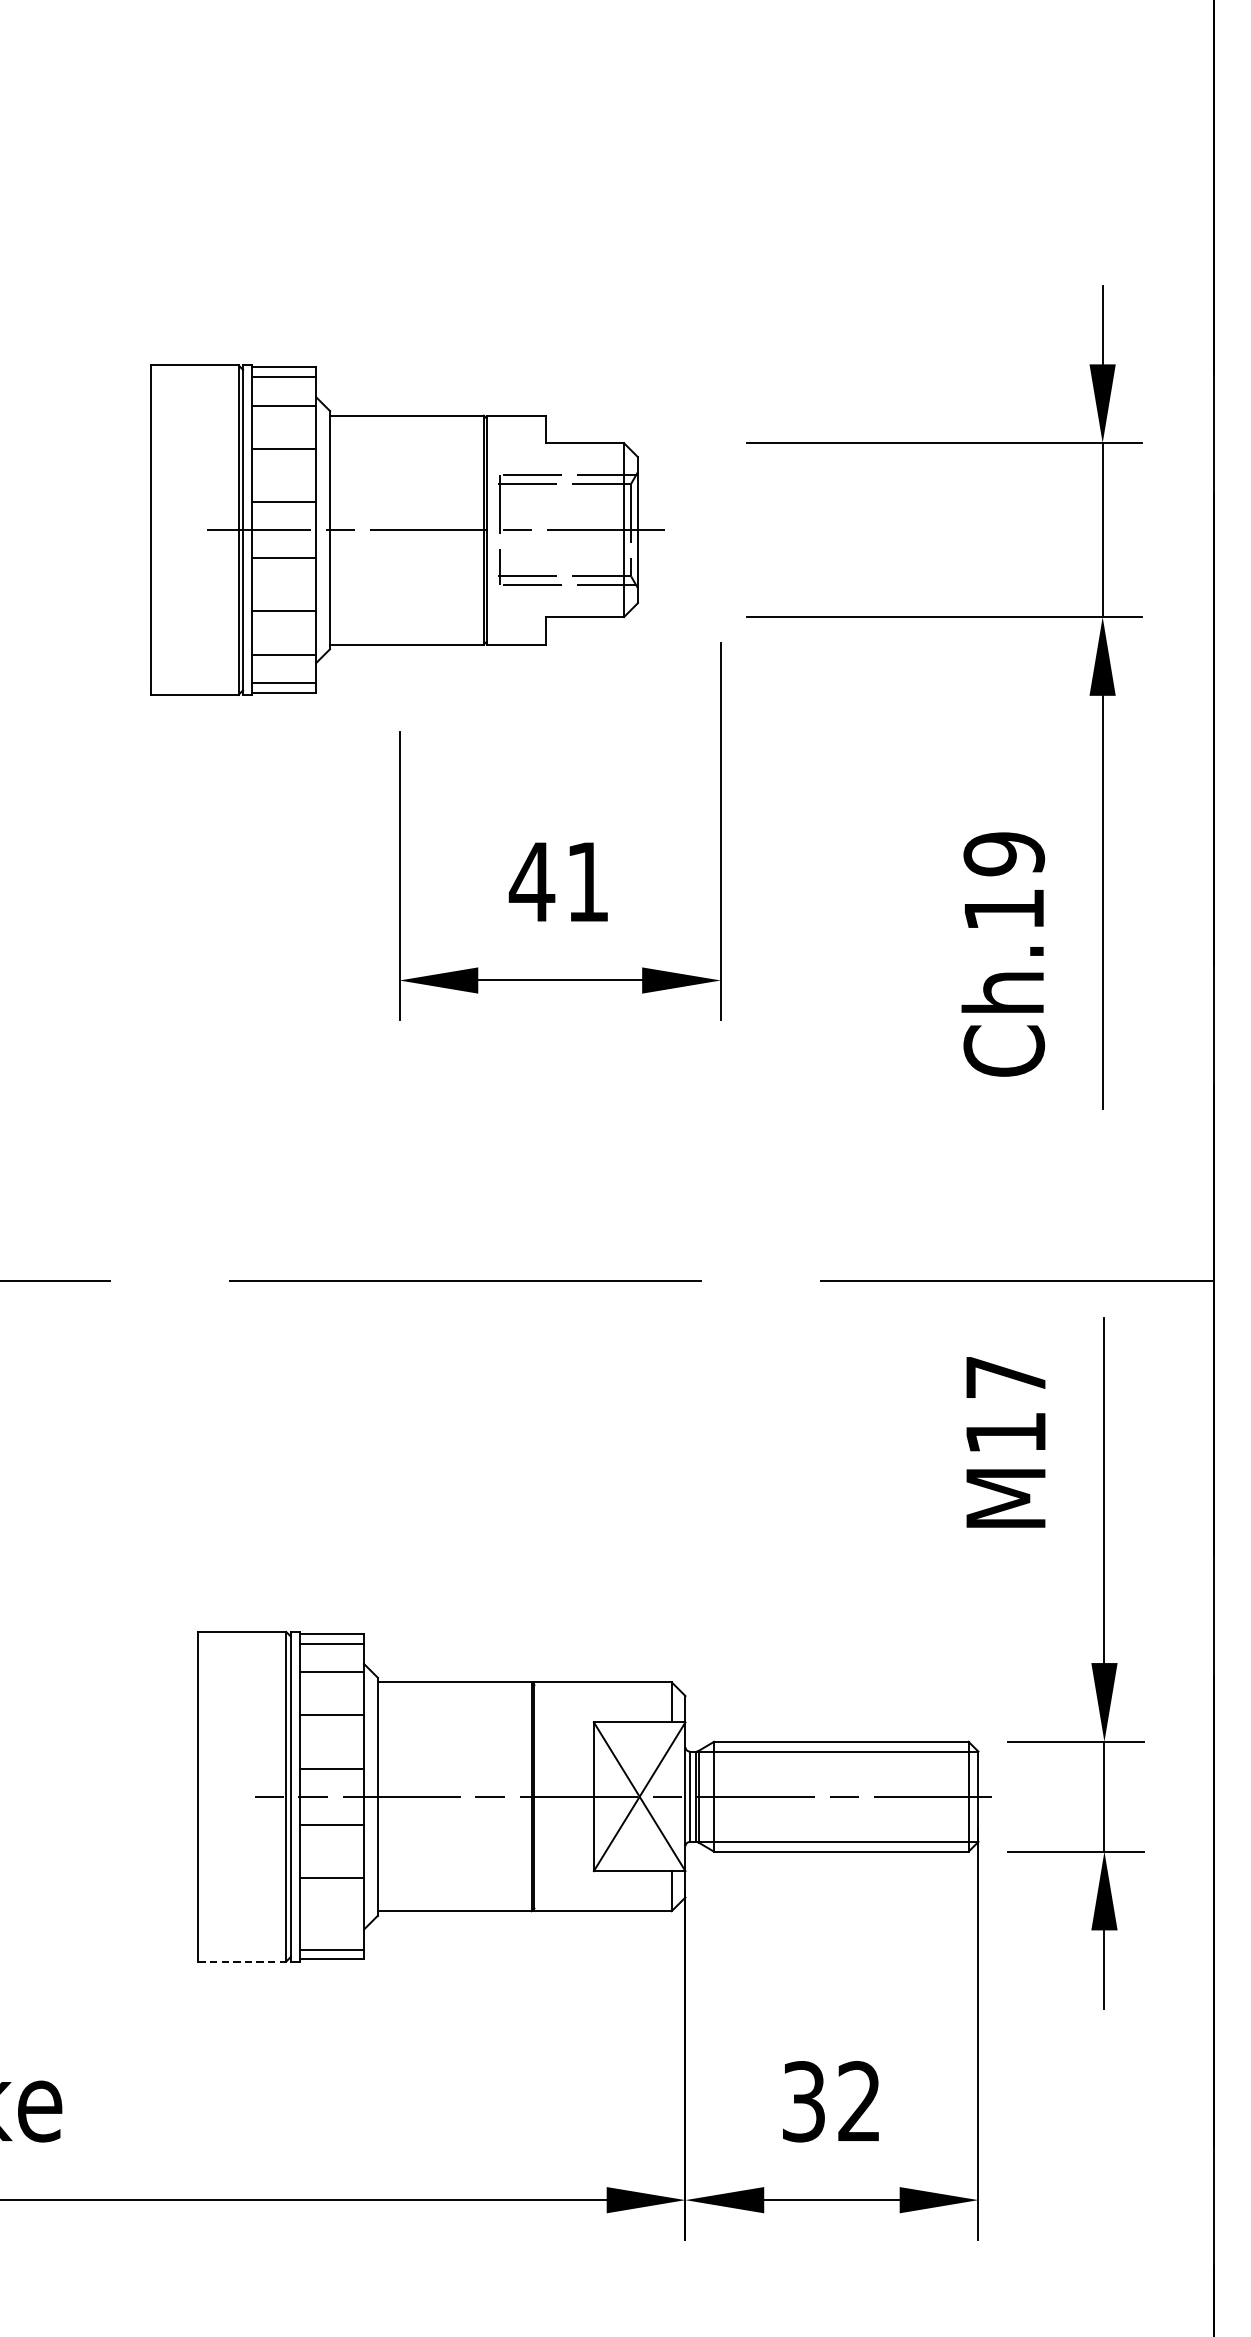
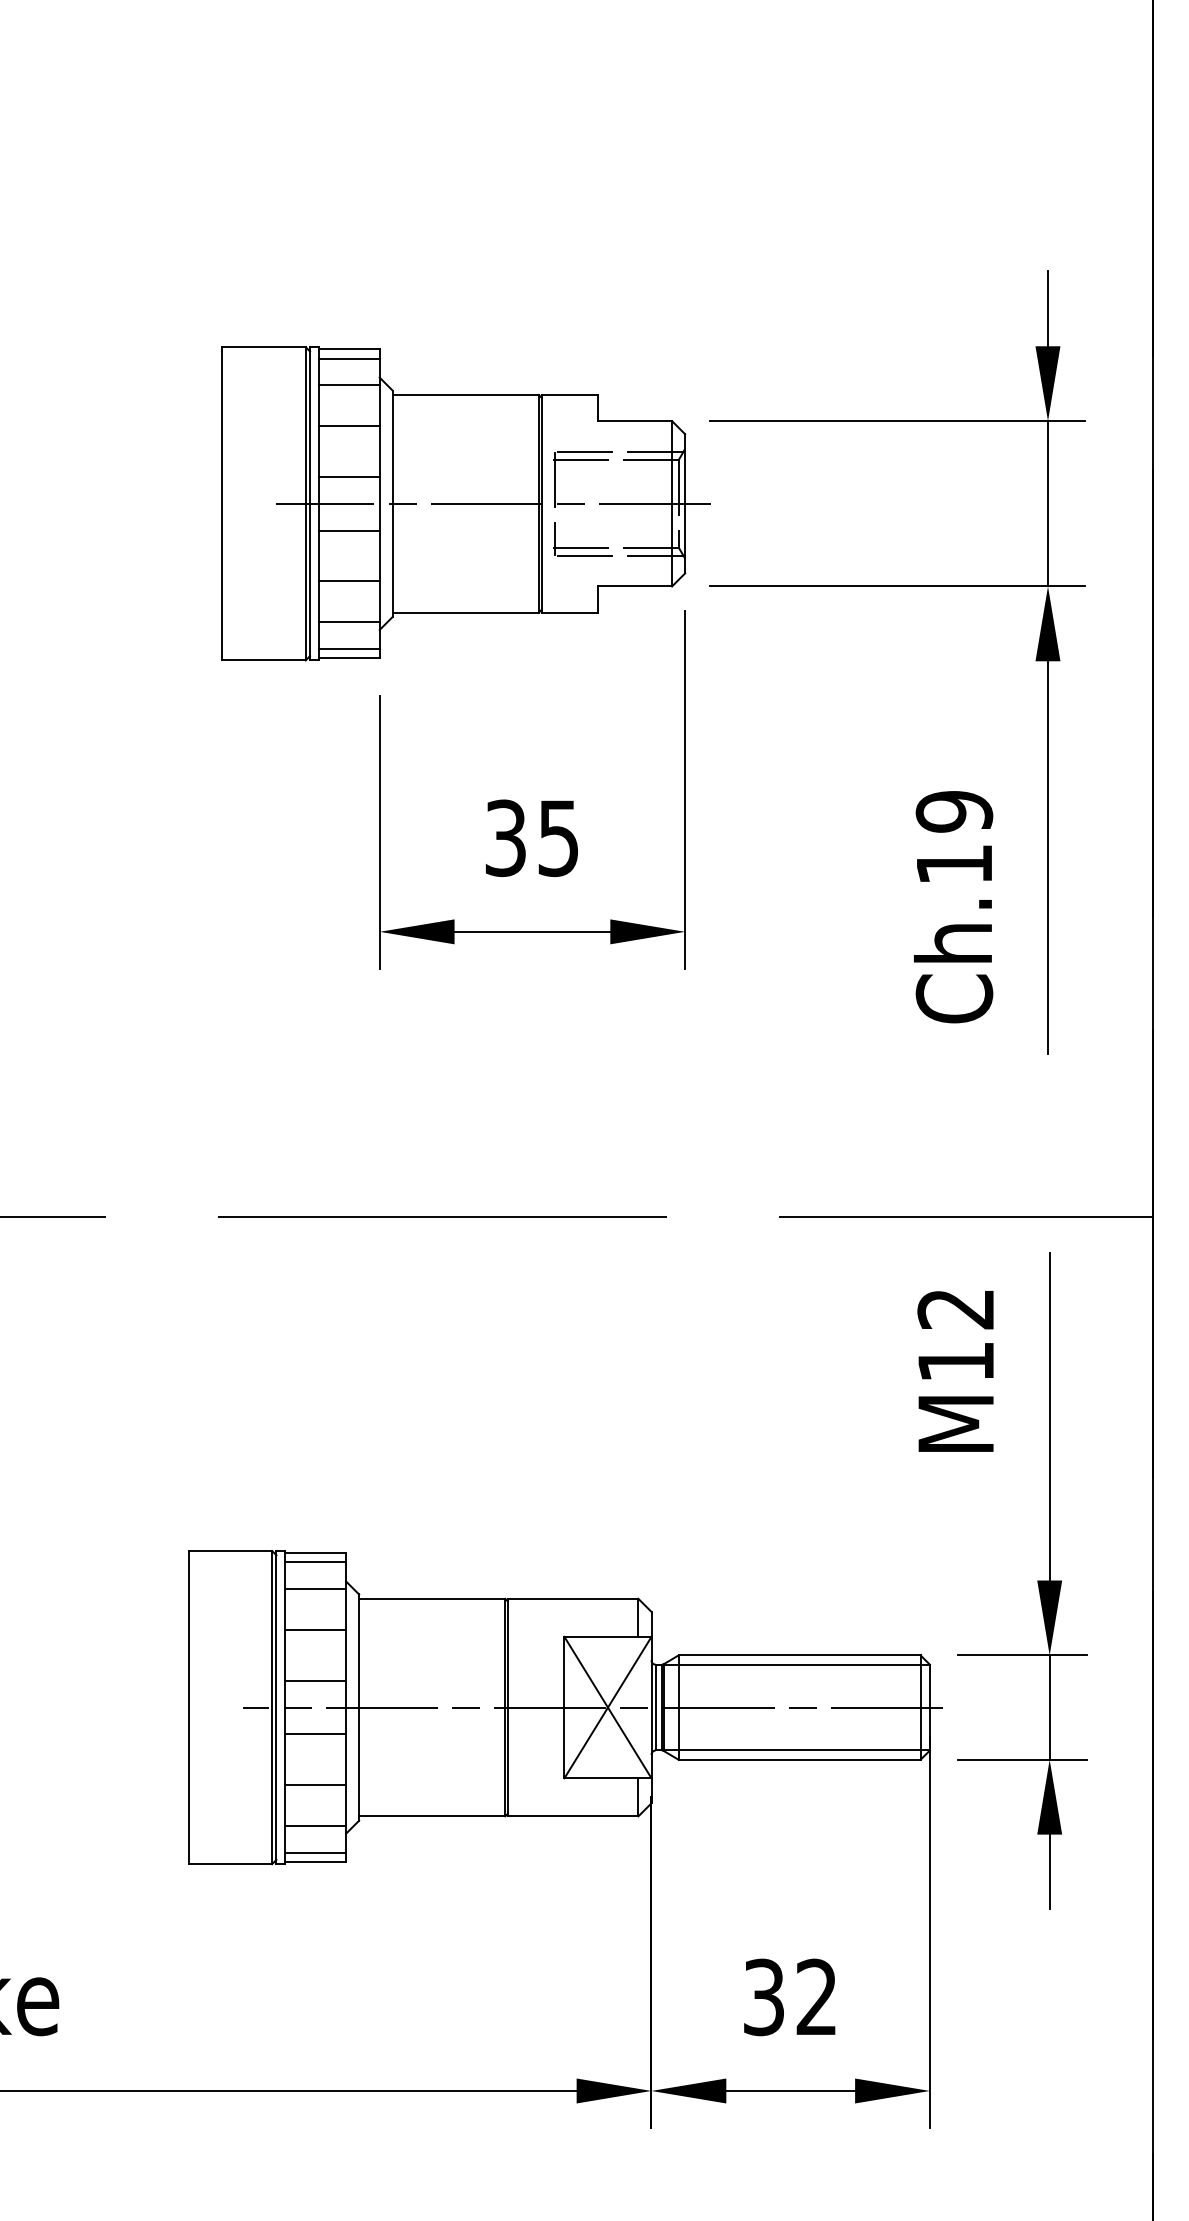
part: (406, 529) -> (465, 503), moved
text: (558, 882) -> (530, 838), 41 -> 35
text: (1005, 1377) -> (955, 1309), M17 -> M12
line: (331, 1921) -> (315, 1826), added
line: (242, 1961) -> (230, 1864), dashed -> solid

